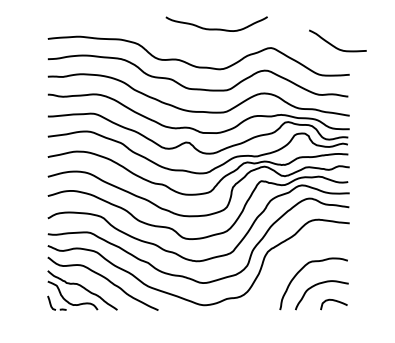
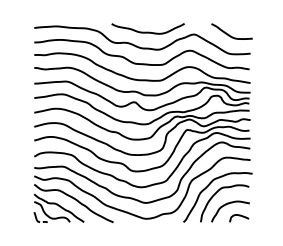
curve: (216, 28) -> (147, 31), moved
curve: (334, 45) -> (229, 34), moved
curve: (289, 261) -> (207, 187), added

